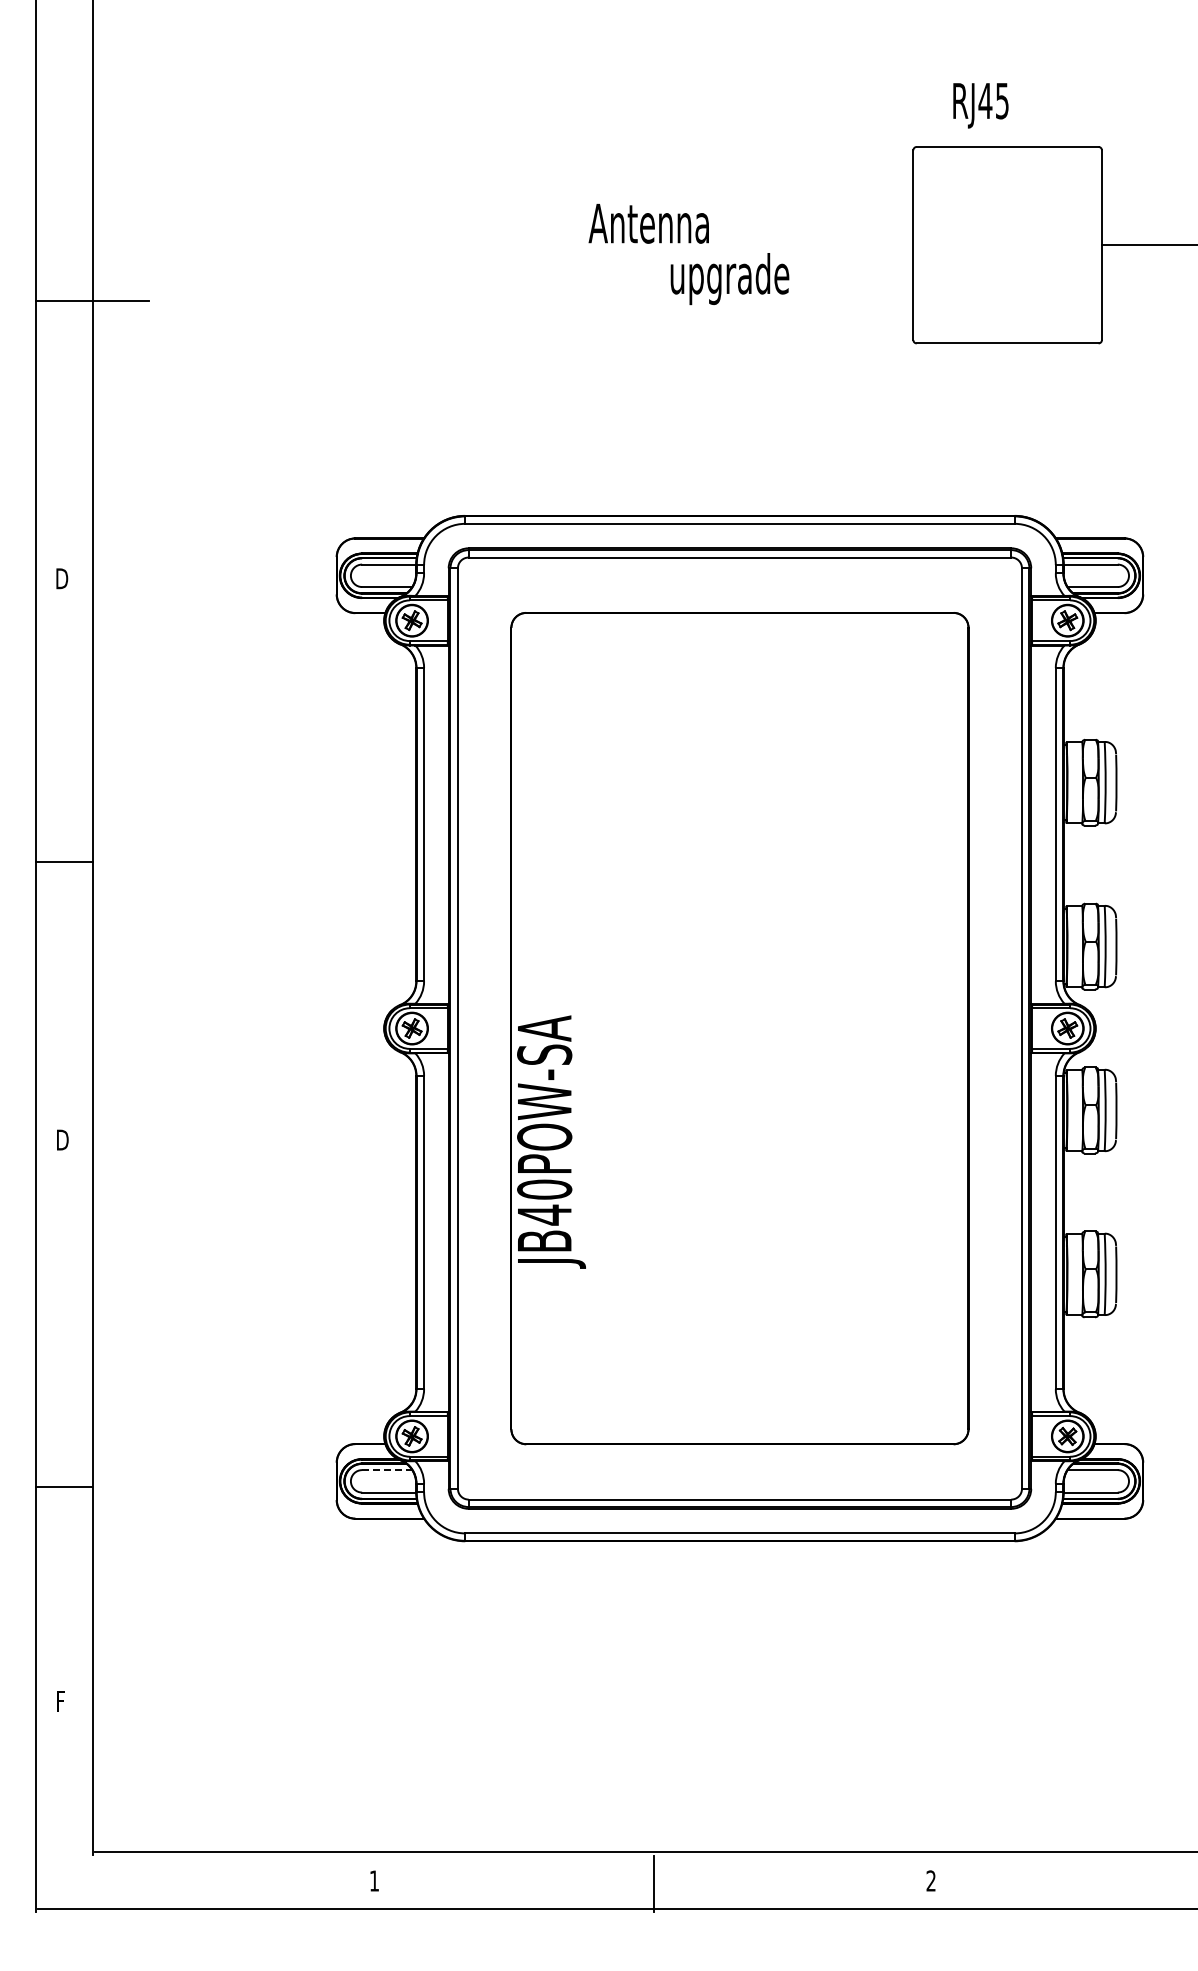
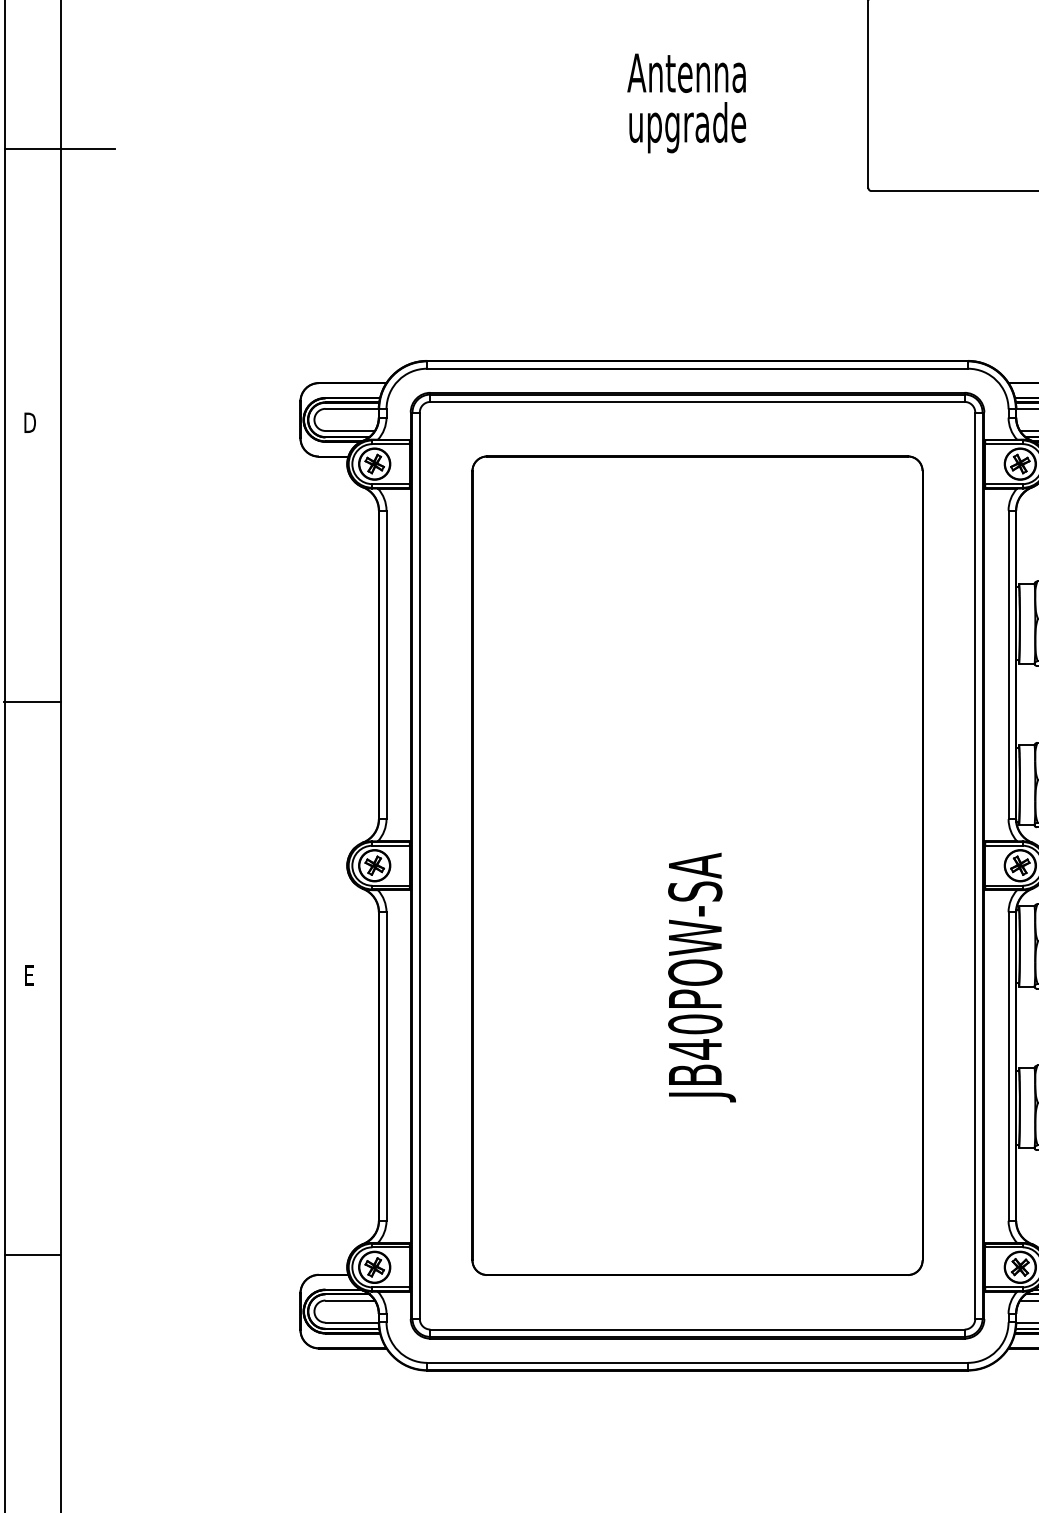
text: (648, 223) -> (686, 72), moved
text: (62, 1139) -> (30, 974), D -> E
text: (551, 1141) -> (702, 976), moved
line: (387, 1470) -> (350, 1300), dashed -> solid
line: (64, 1486) -> (32, 1254), moved

